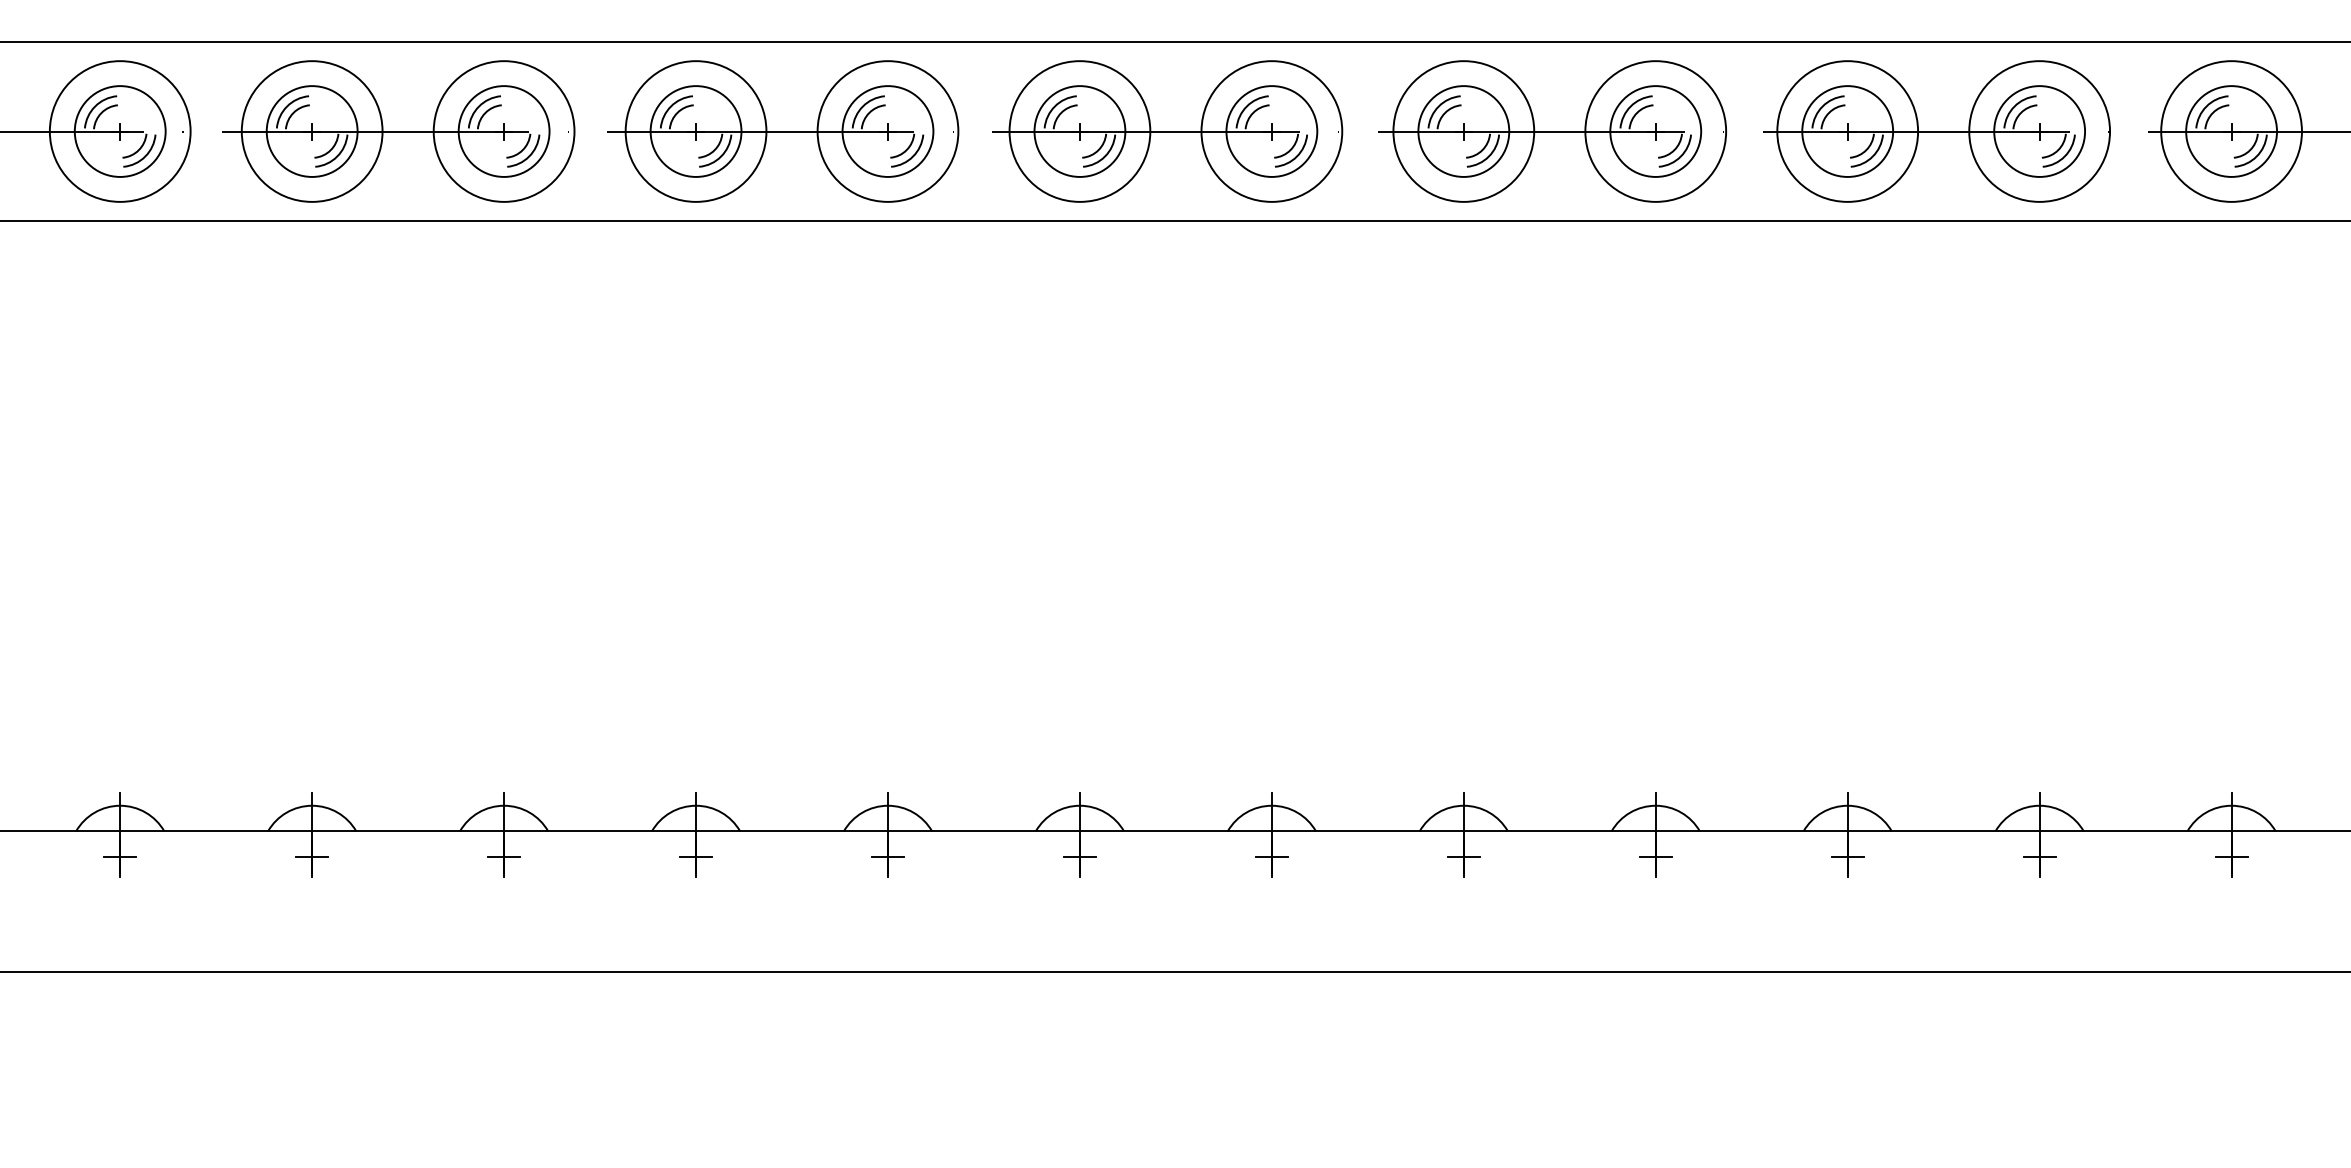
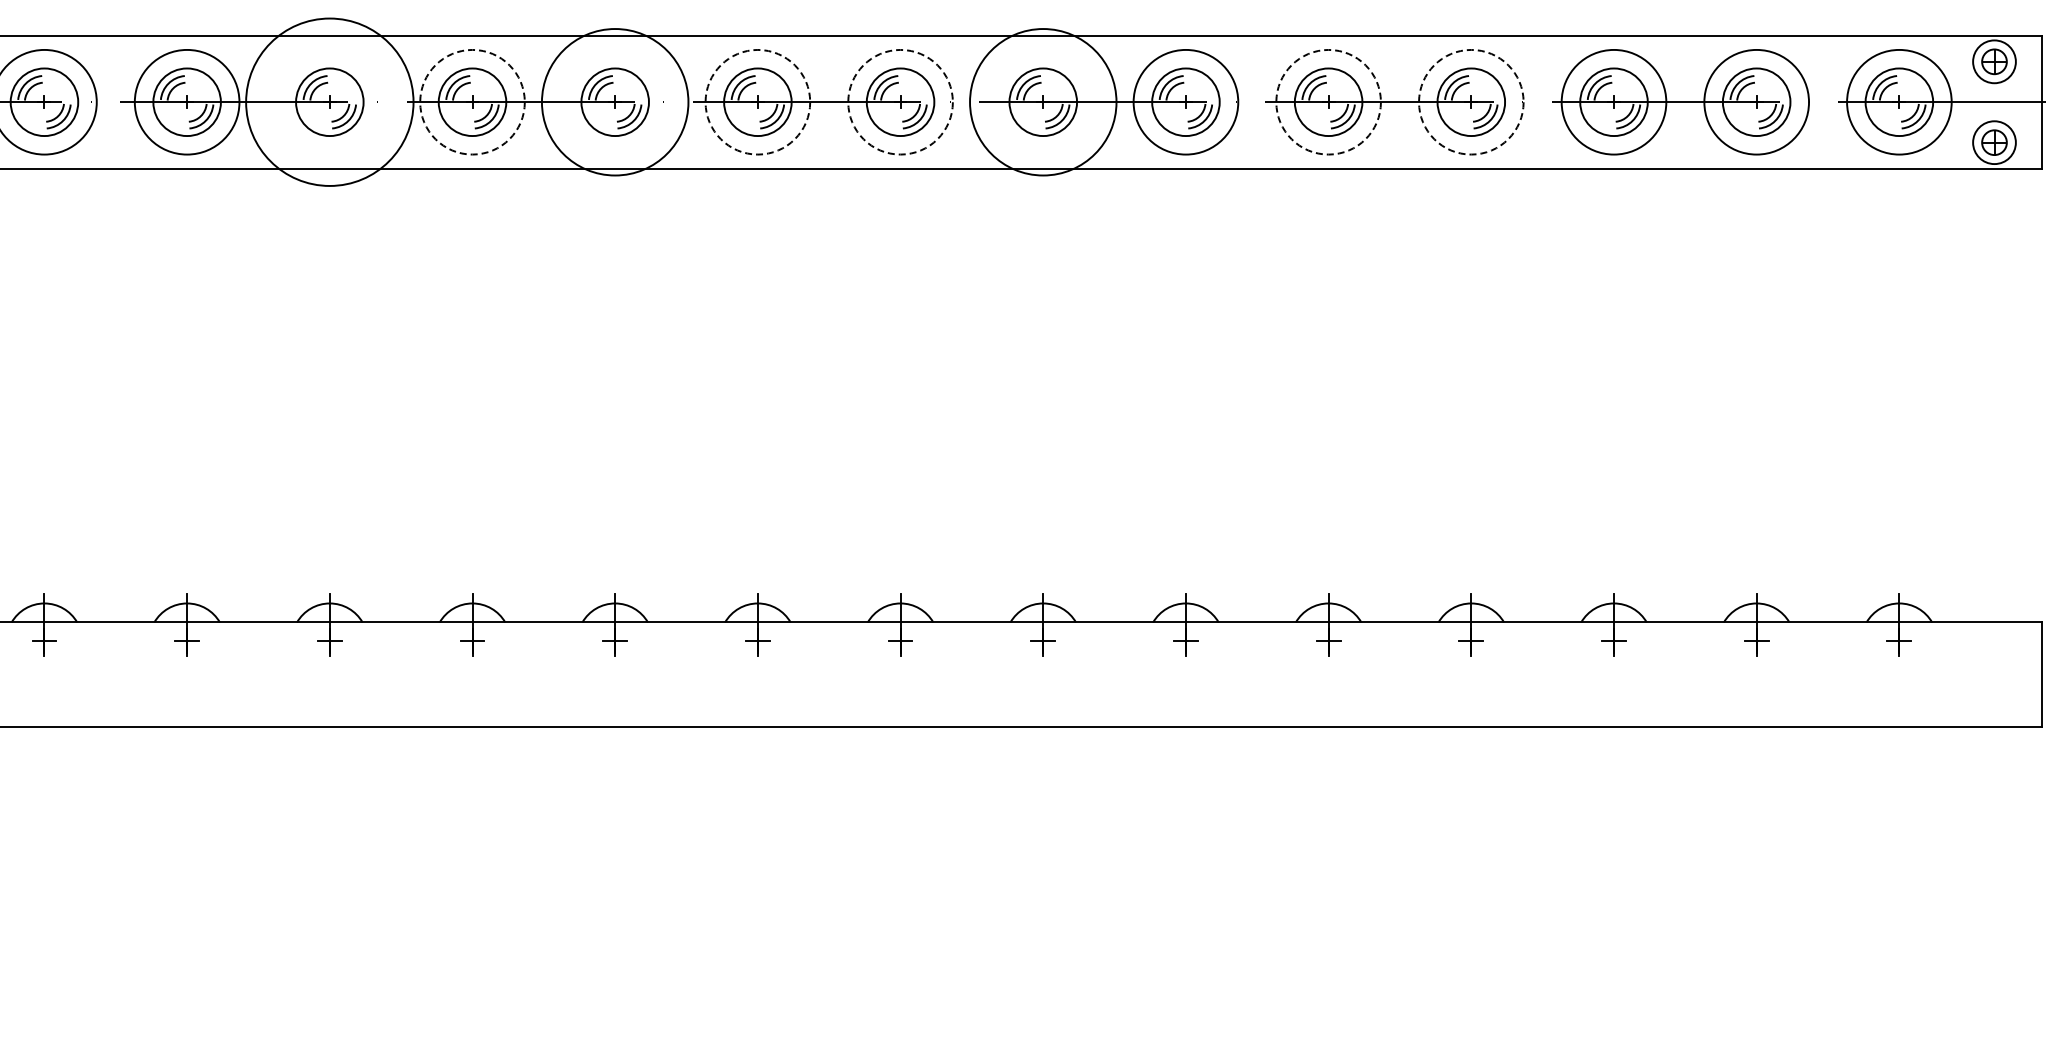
circle: (503, 130) -> (329, 101), size x1.6
circle: (696, 130) -> (472, 101), solid -> dashed
circle: (887, 130) -> (614, 101), size x1.4
circle: (1079, 130) -> (757, 101), solid -> dashed
circle: (1271, 130) -> (900, 101), solid -> dashed
circle: (1462, 130) -> (1042, 101), size x1.4
circle: (1847, 130) -> (1328, 101), solid -> dashed
circle: (2039, 130) -> (1471, 101), solid -> dashed

